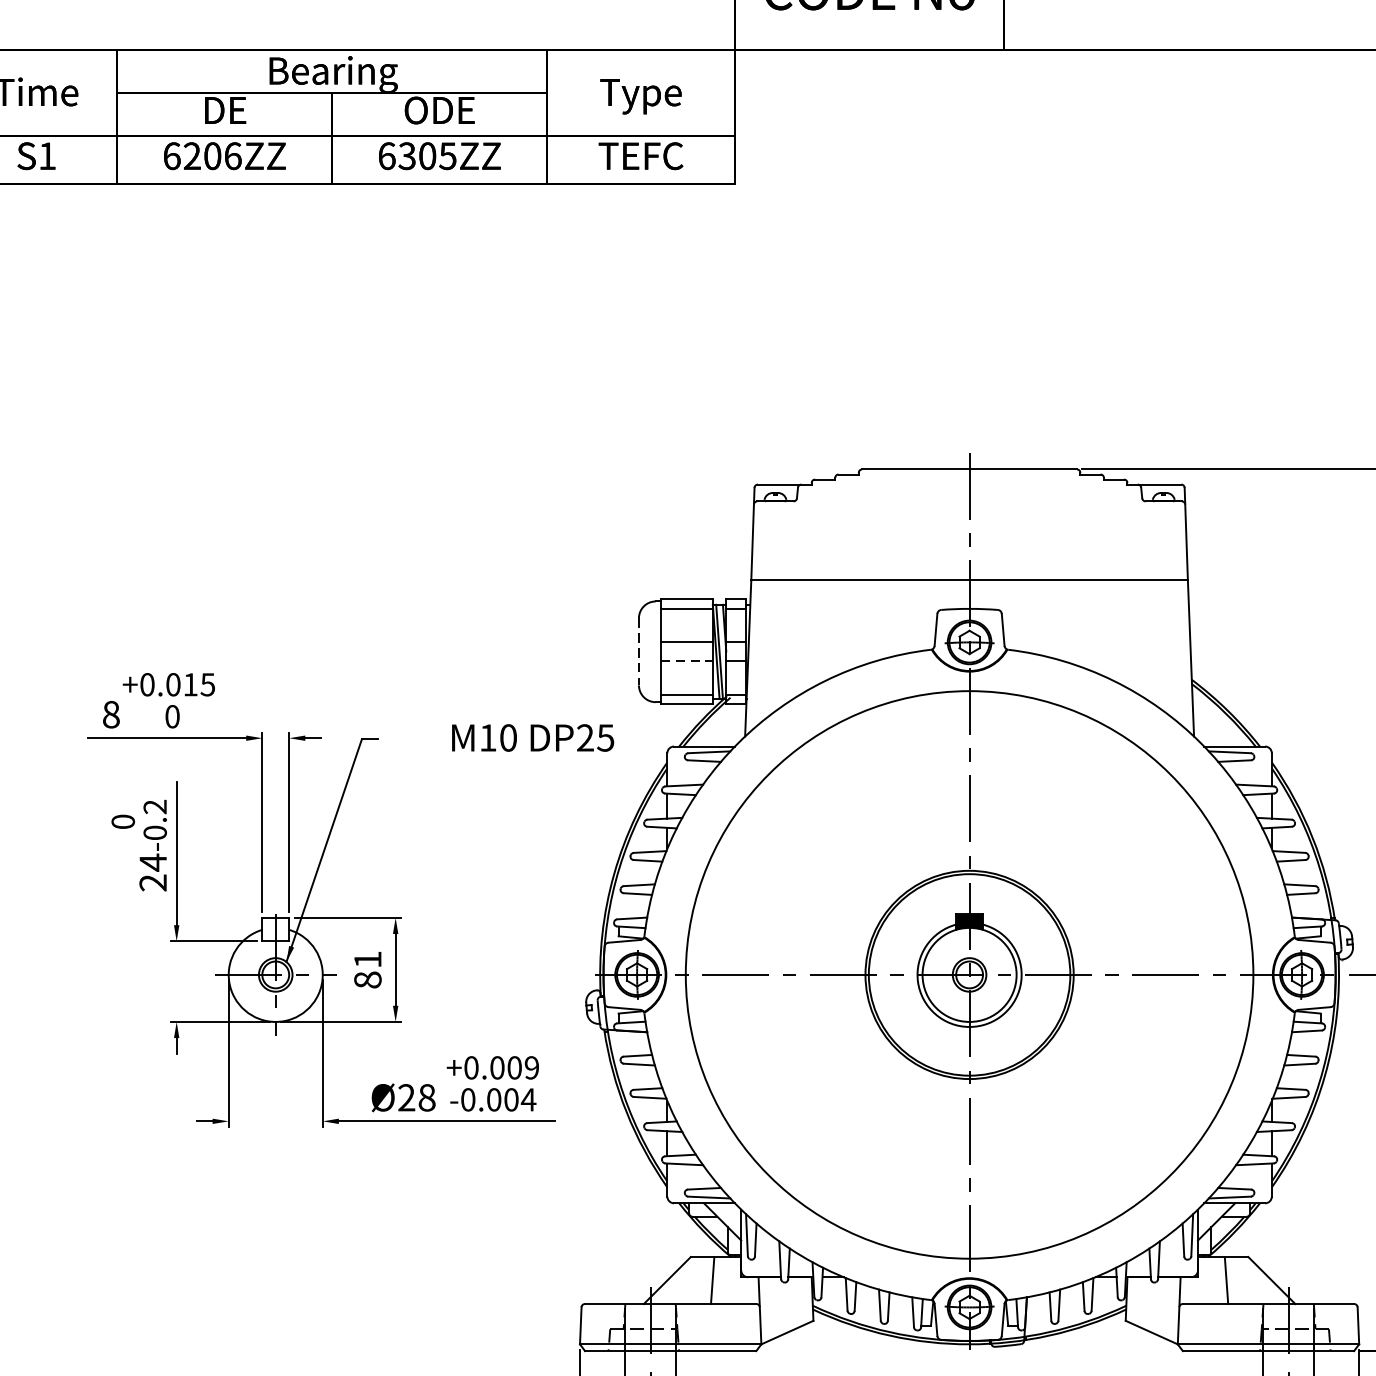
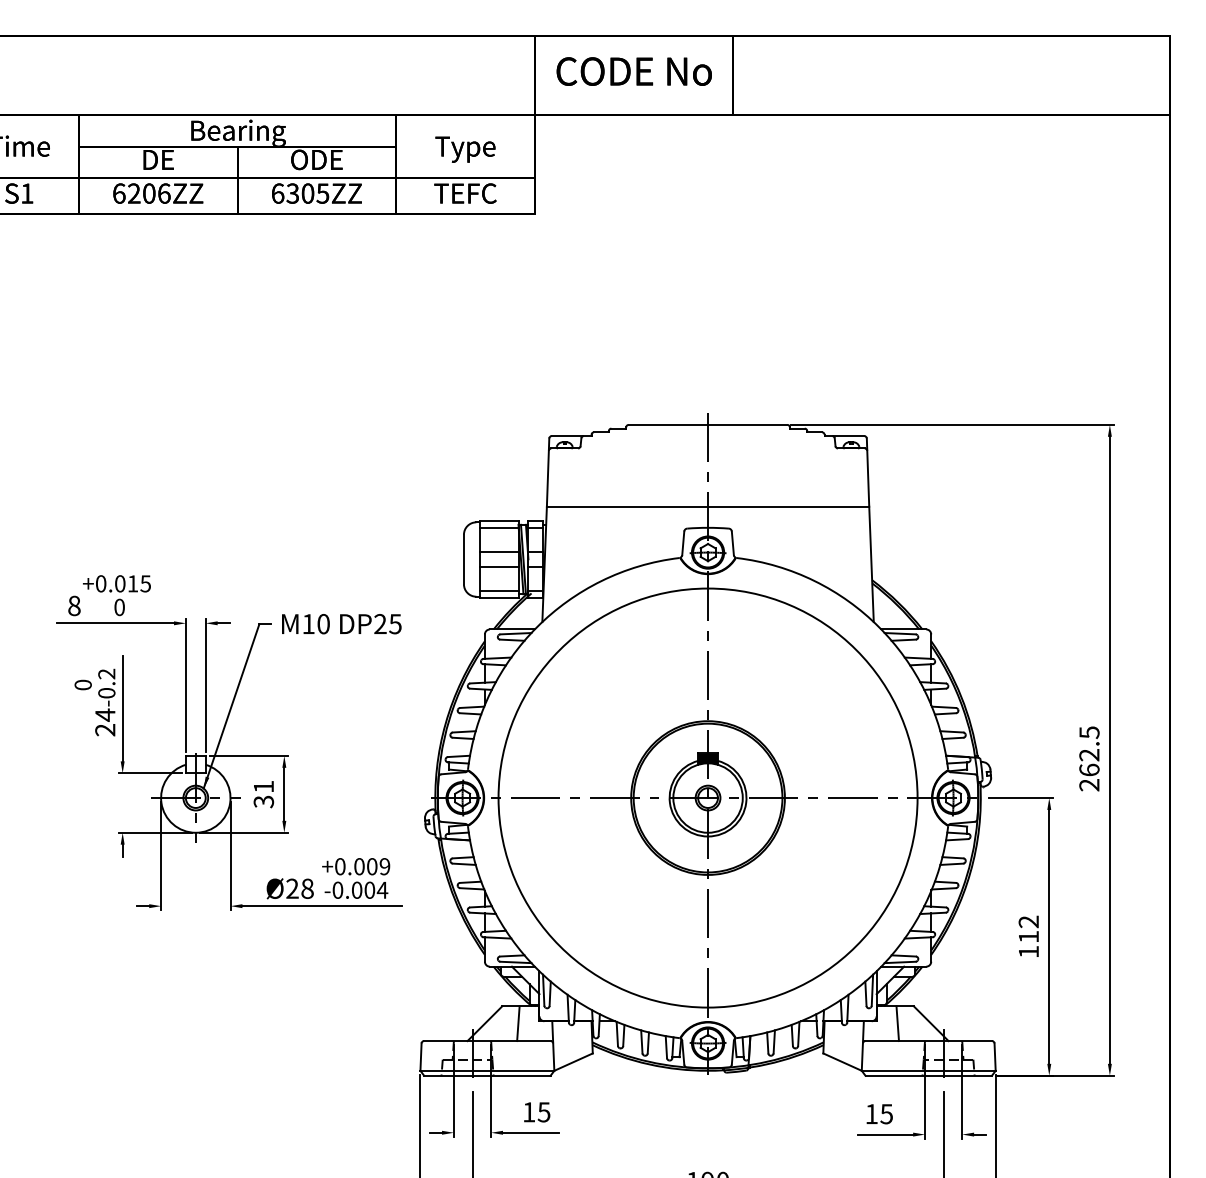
line: (638, 651) -> (463, 559), dashed -> solid
line: (687, 661) -> (499, 566), dashed -> solid
text: (532, 738) -> (341, 624), moved
text: (367, 979) -> (263, 801), 81 -> 31

